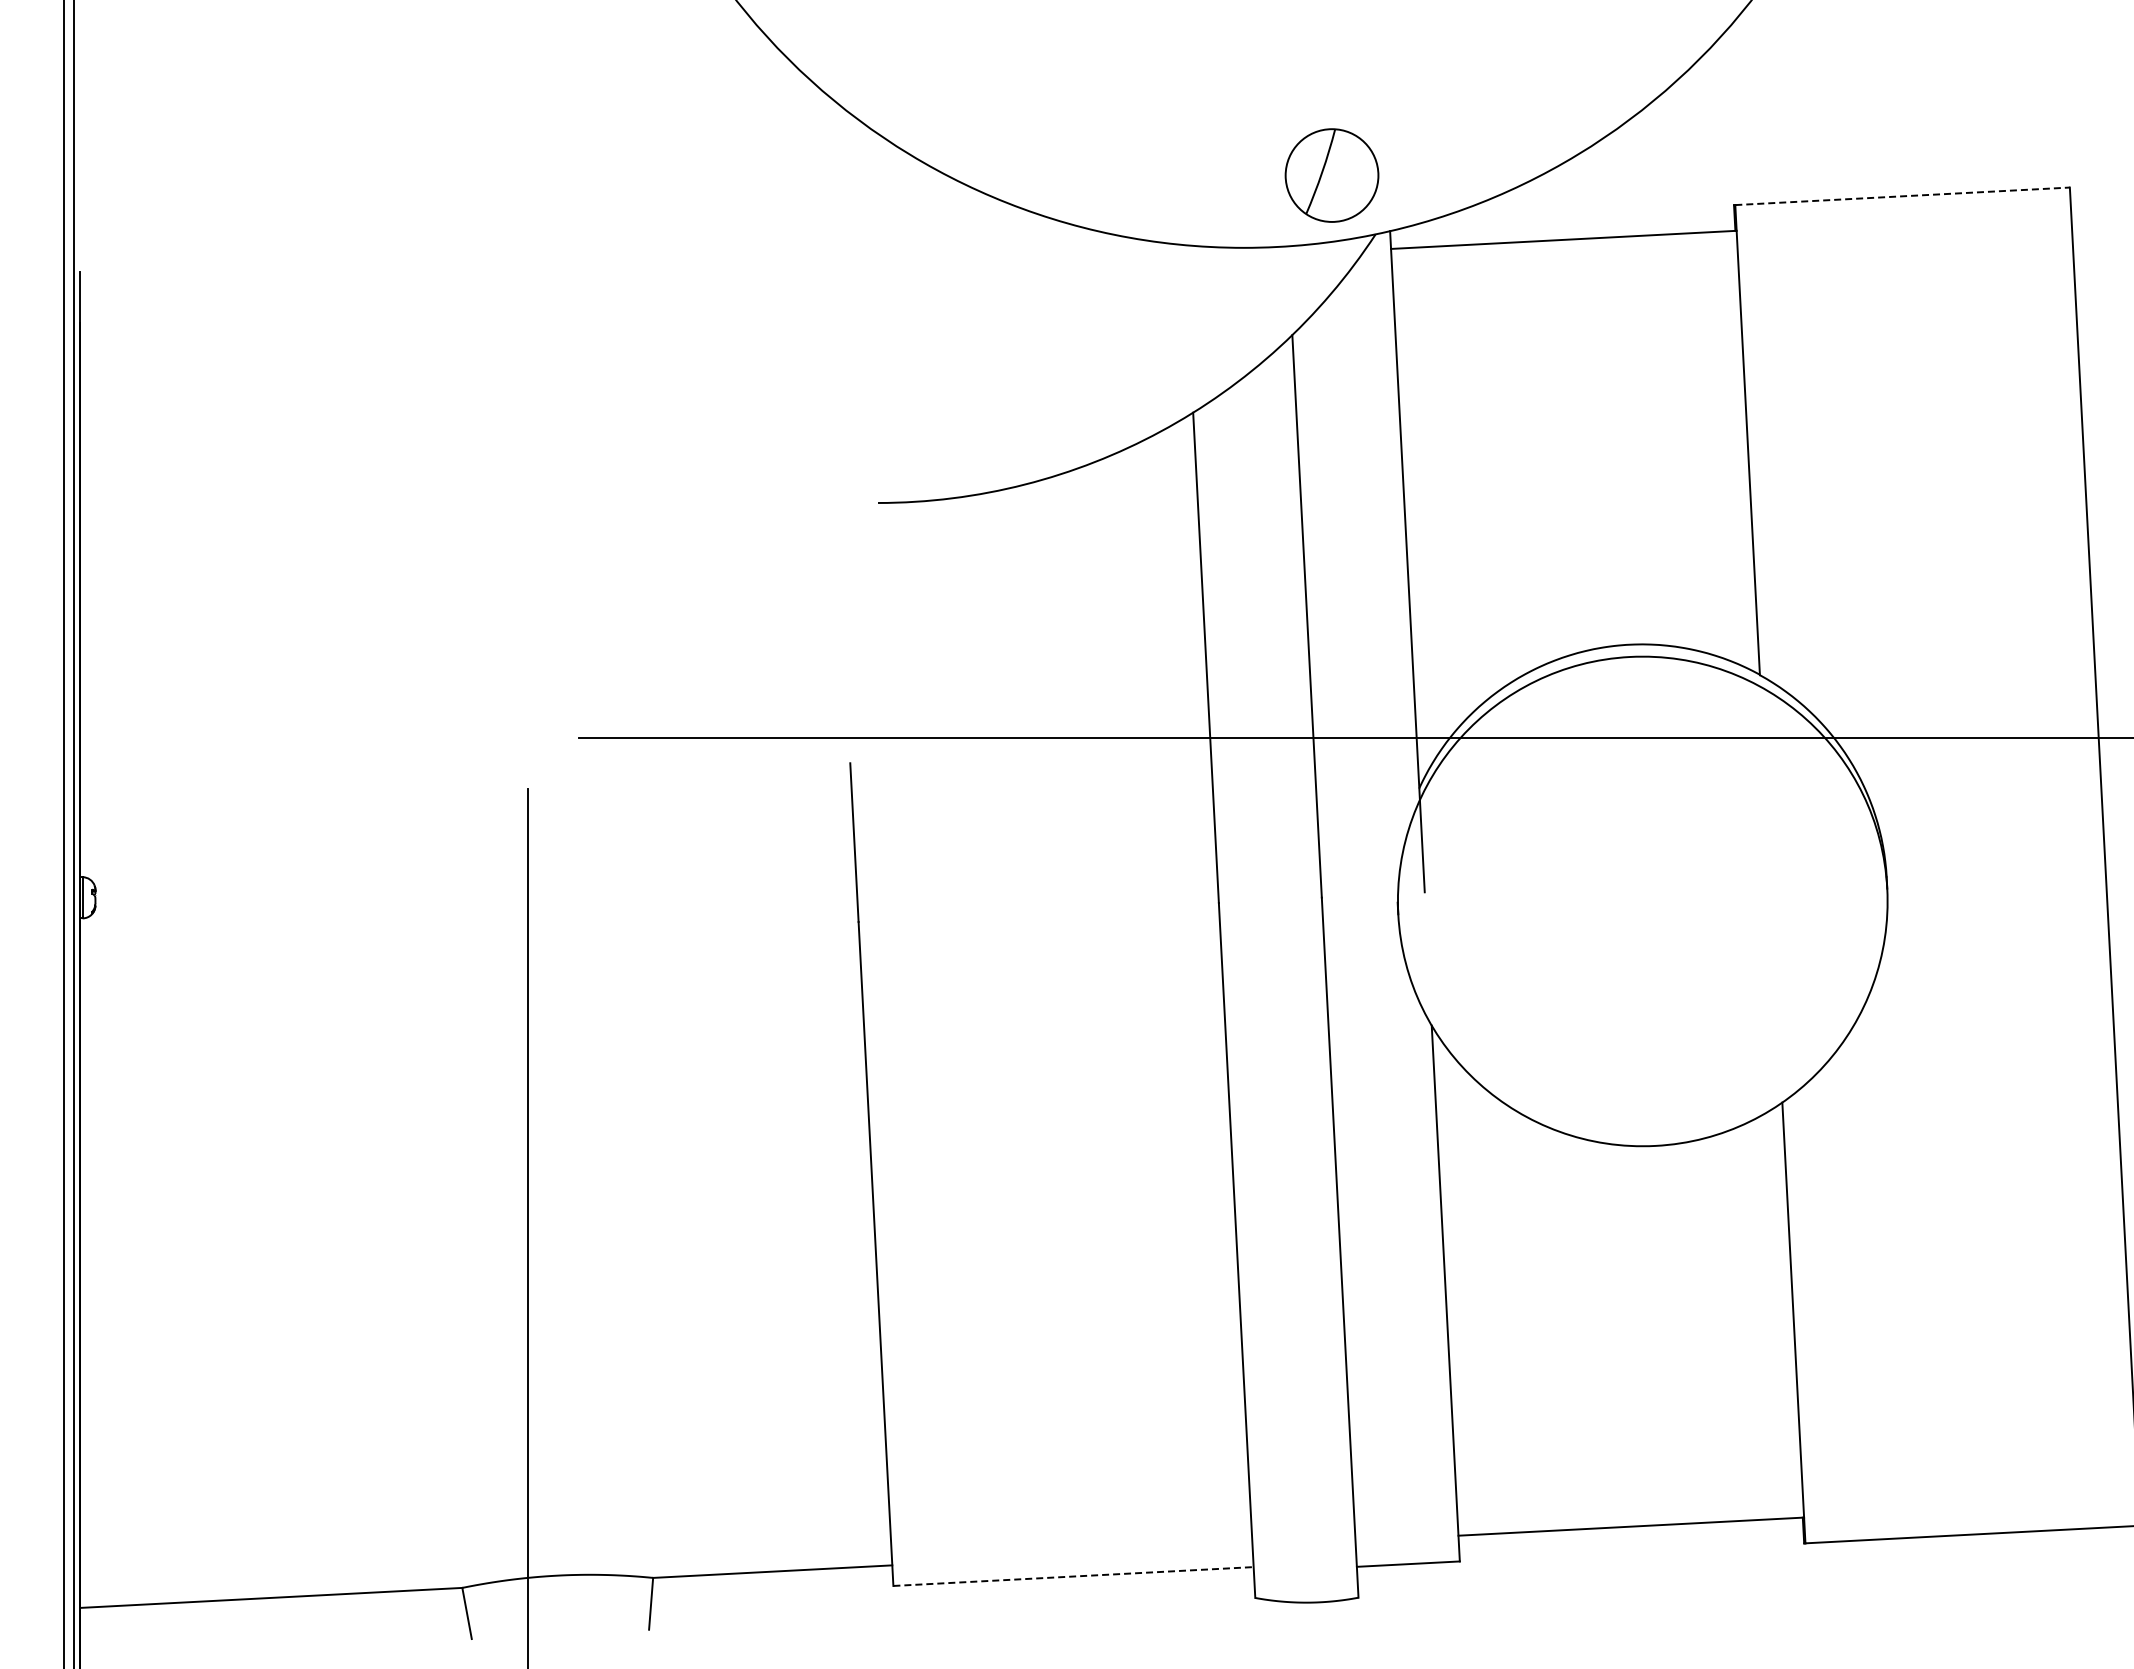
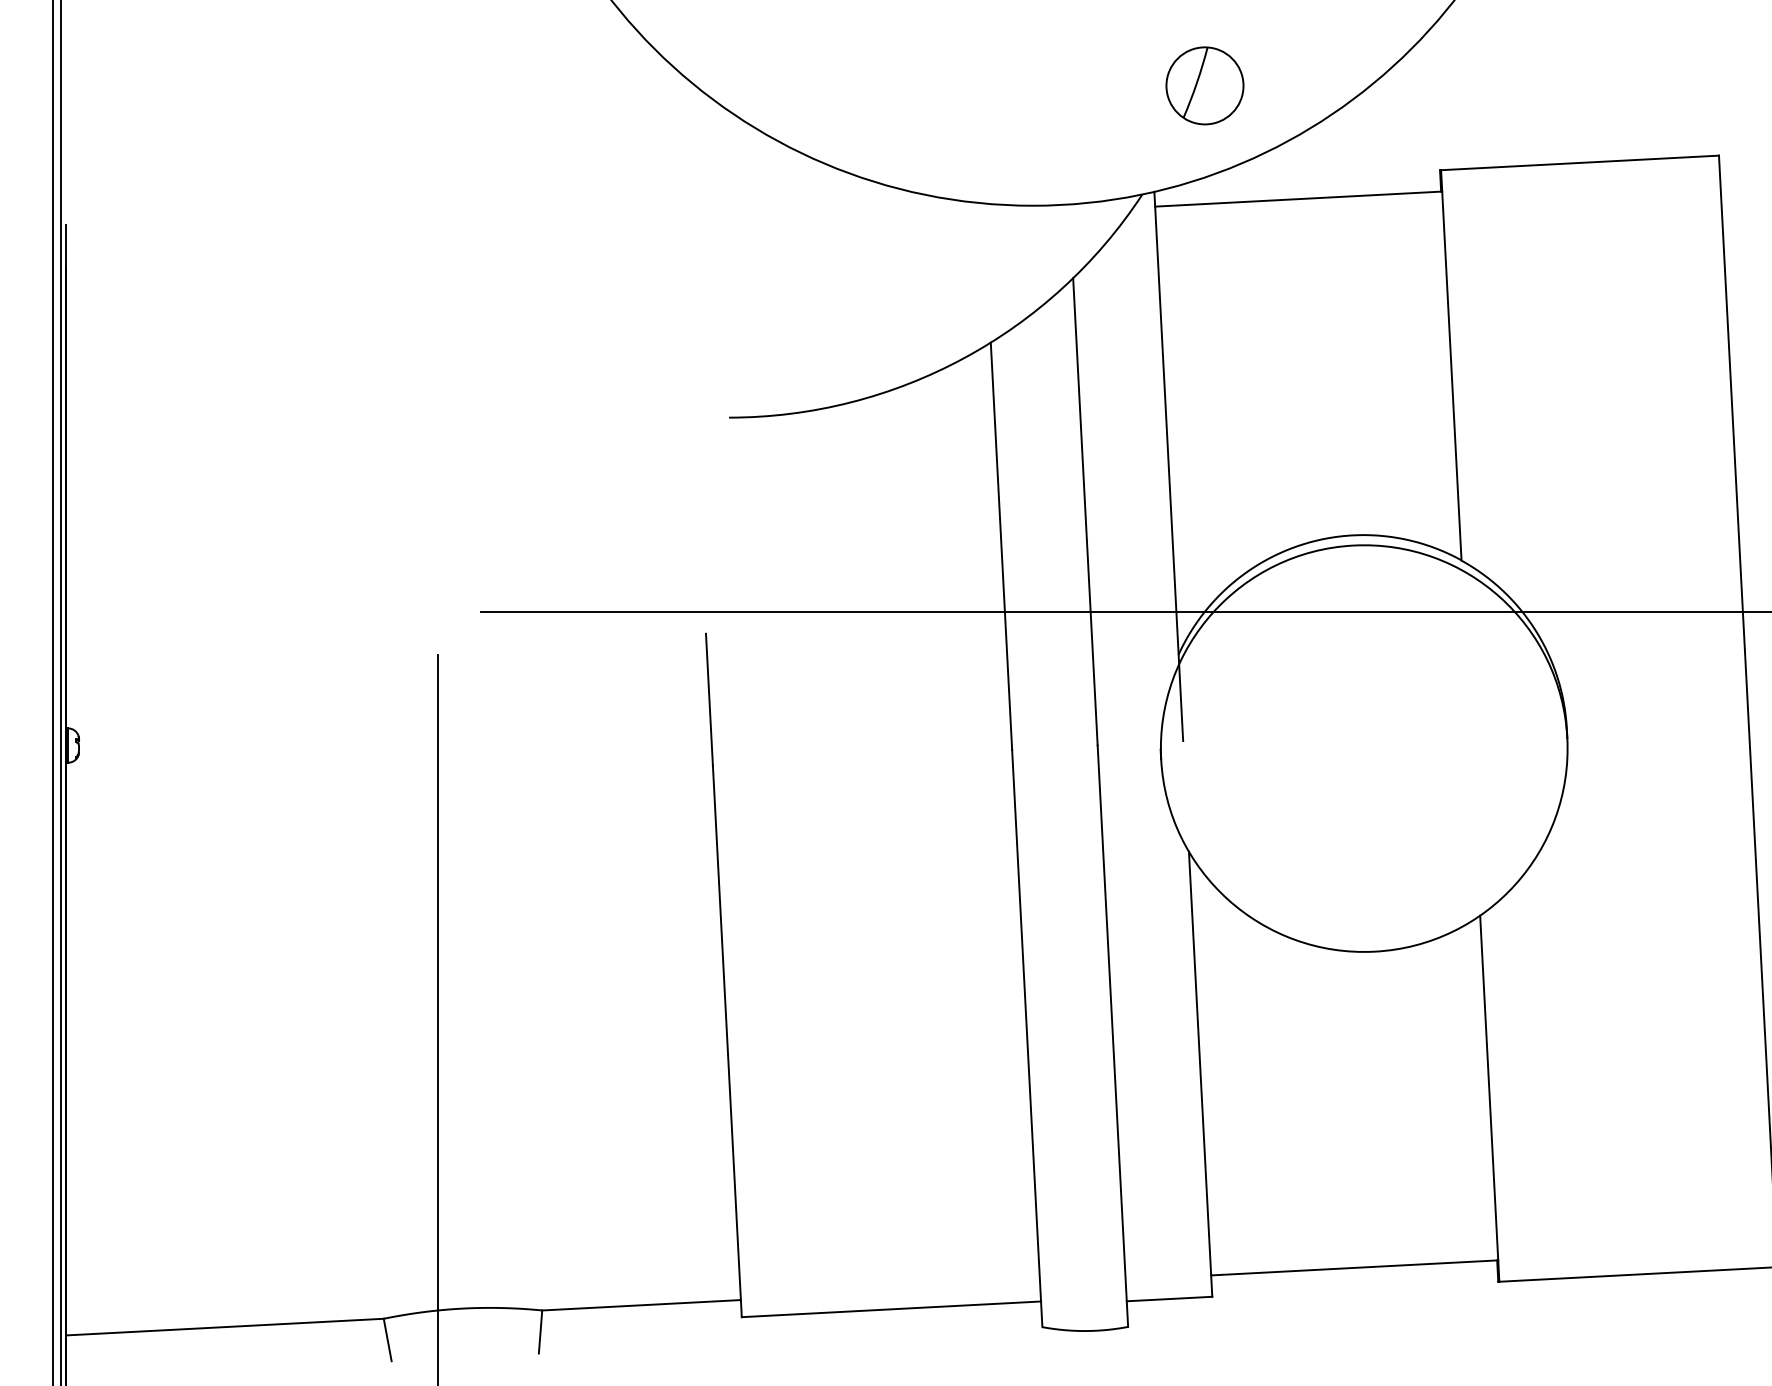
part: (1331, 175) -> (1204, 85), moved
line: (1902, 196) -> (1579, 163), dashed -> solid
line: (1074, 1576) -> (892, 1309), dashed -> solid

